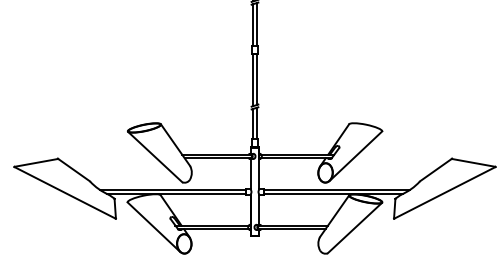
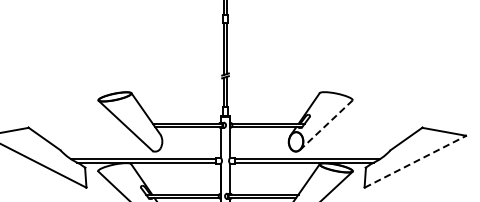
line: (355, 156) -> (326, 125), solid -> dashed
line: (444, 192) -> (415, 161), solid -> dashed

